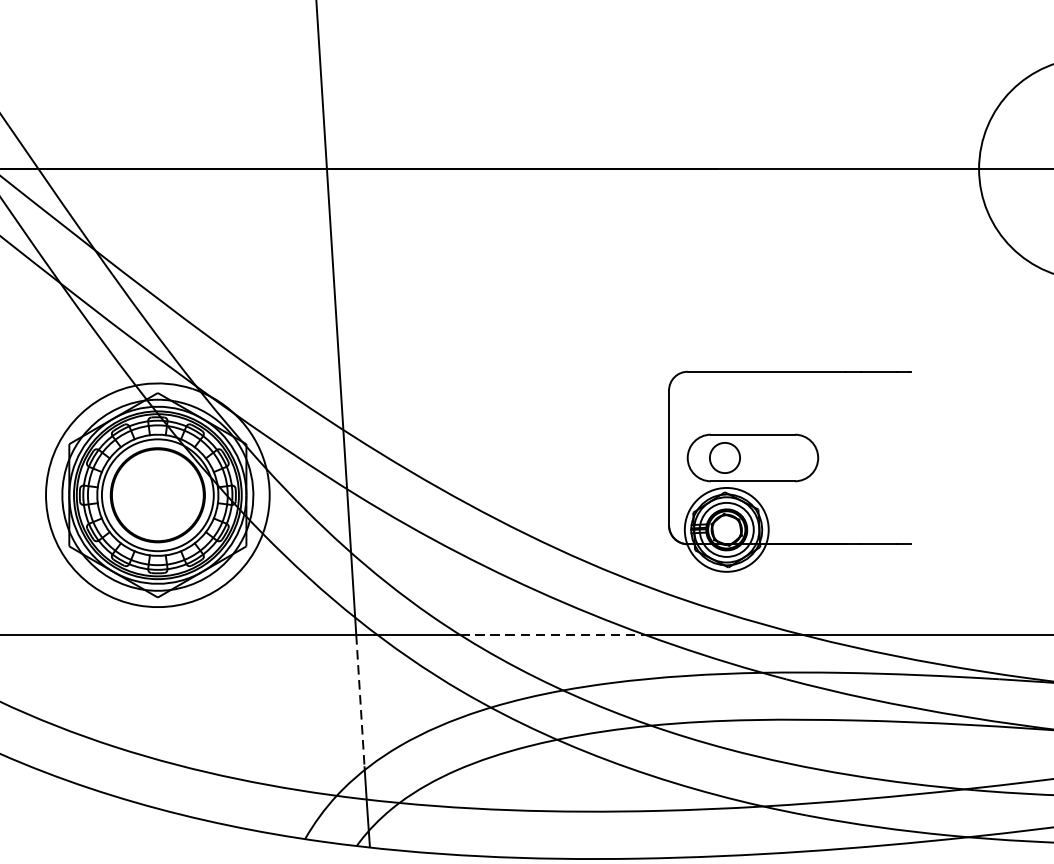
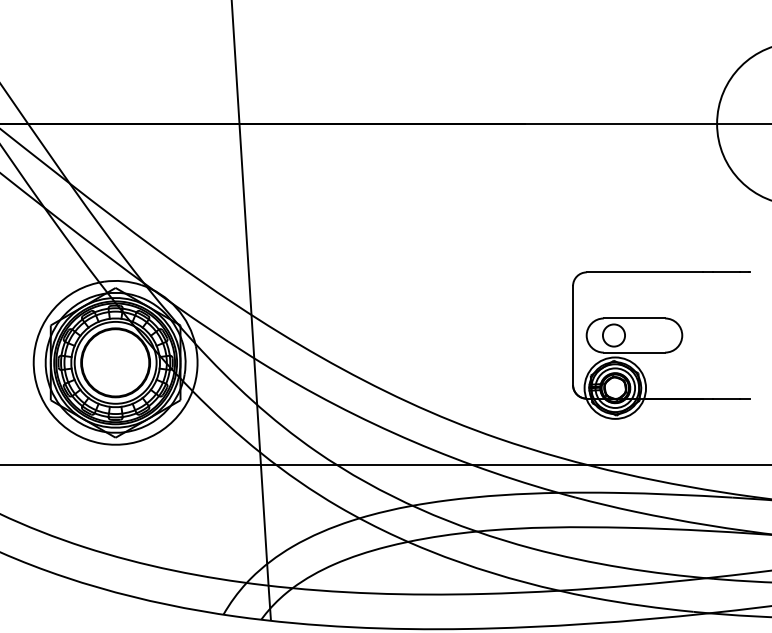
part: (789, 471) -> (661, 345), moved
line: (553, 635) -> (405, 465), dashed -> solid
line: (361, 700) -> (264, 513), dashed -> solid

